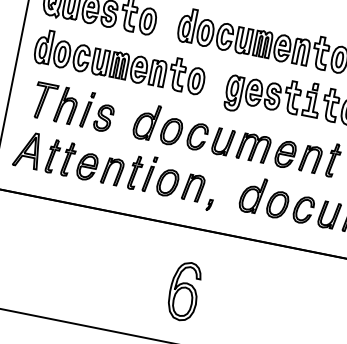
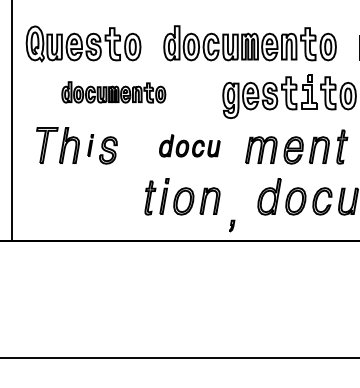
part: (120, 62) -> (113, 92), size x0.6
part: (87, 109) -> (90, 145), size x0.6
part: (184, 129) -> (189, 145), size x0.6
part: (69, 158) -> (82, 196), removed
part: (210, 204) -> (232, 225), moved
part: (184, 291) -> (221, 304), removed

